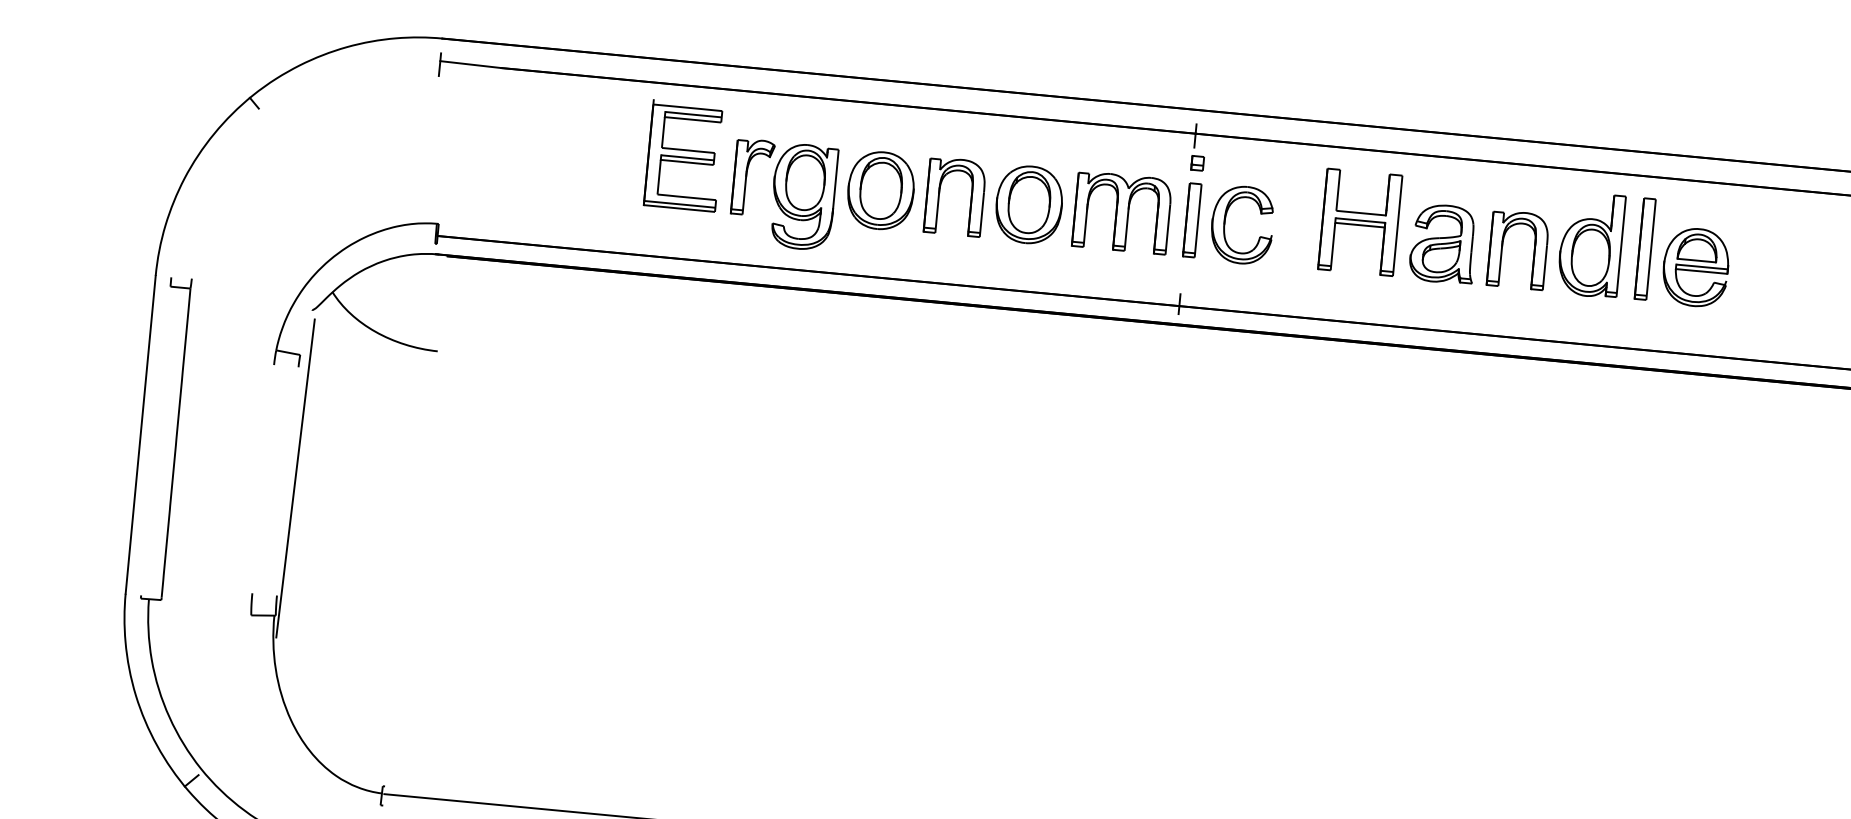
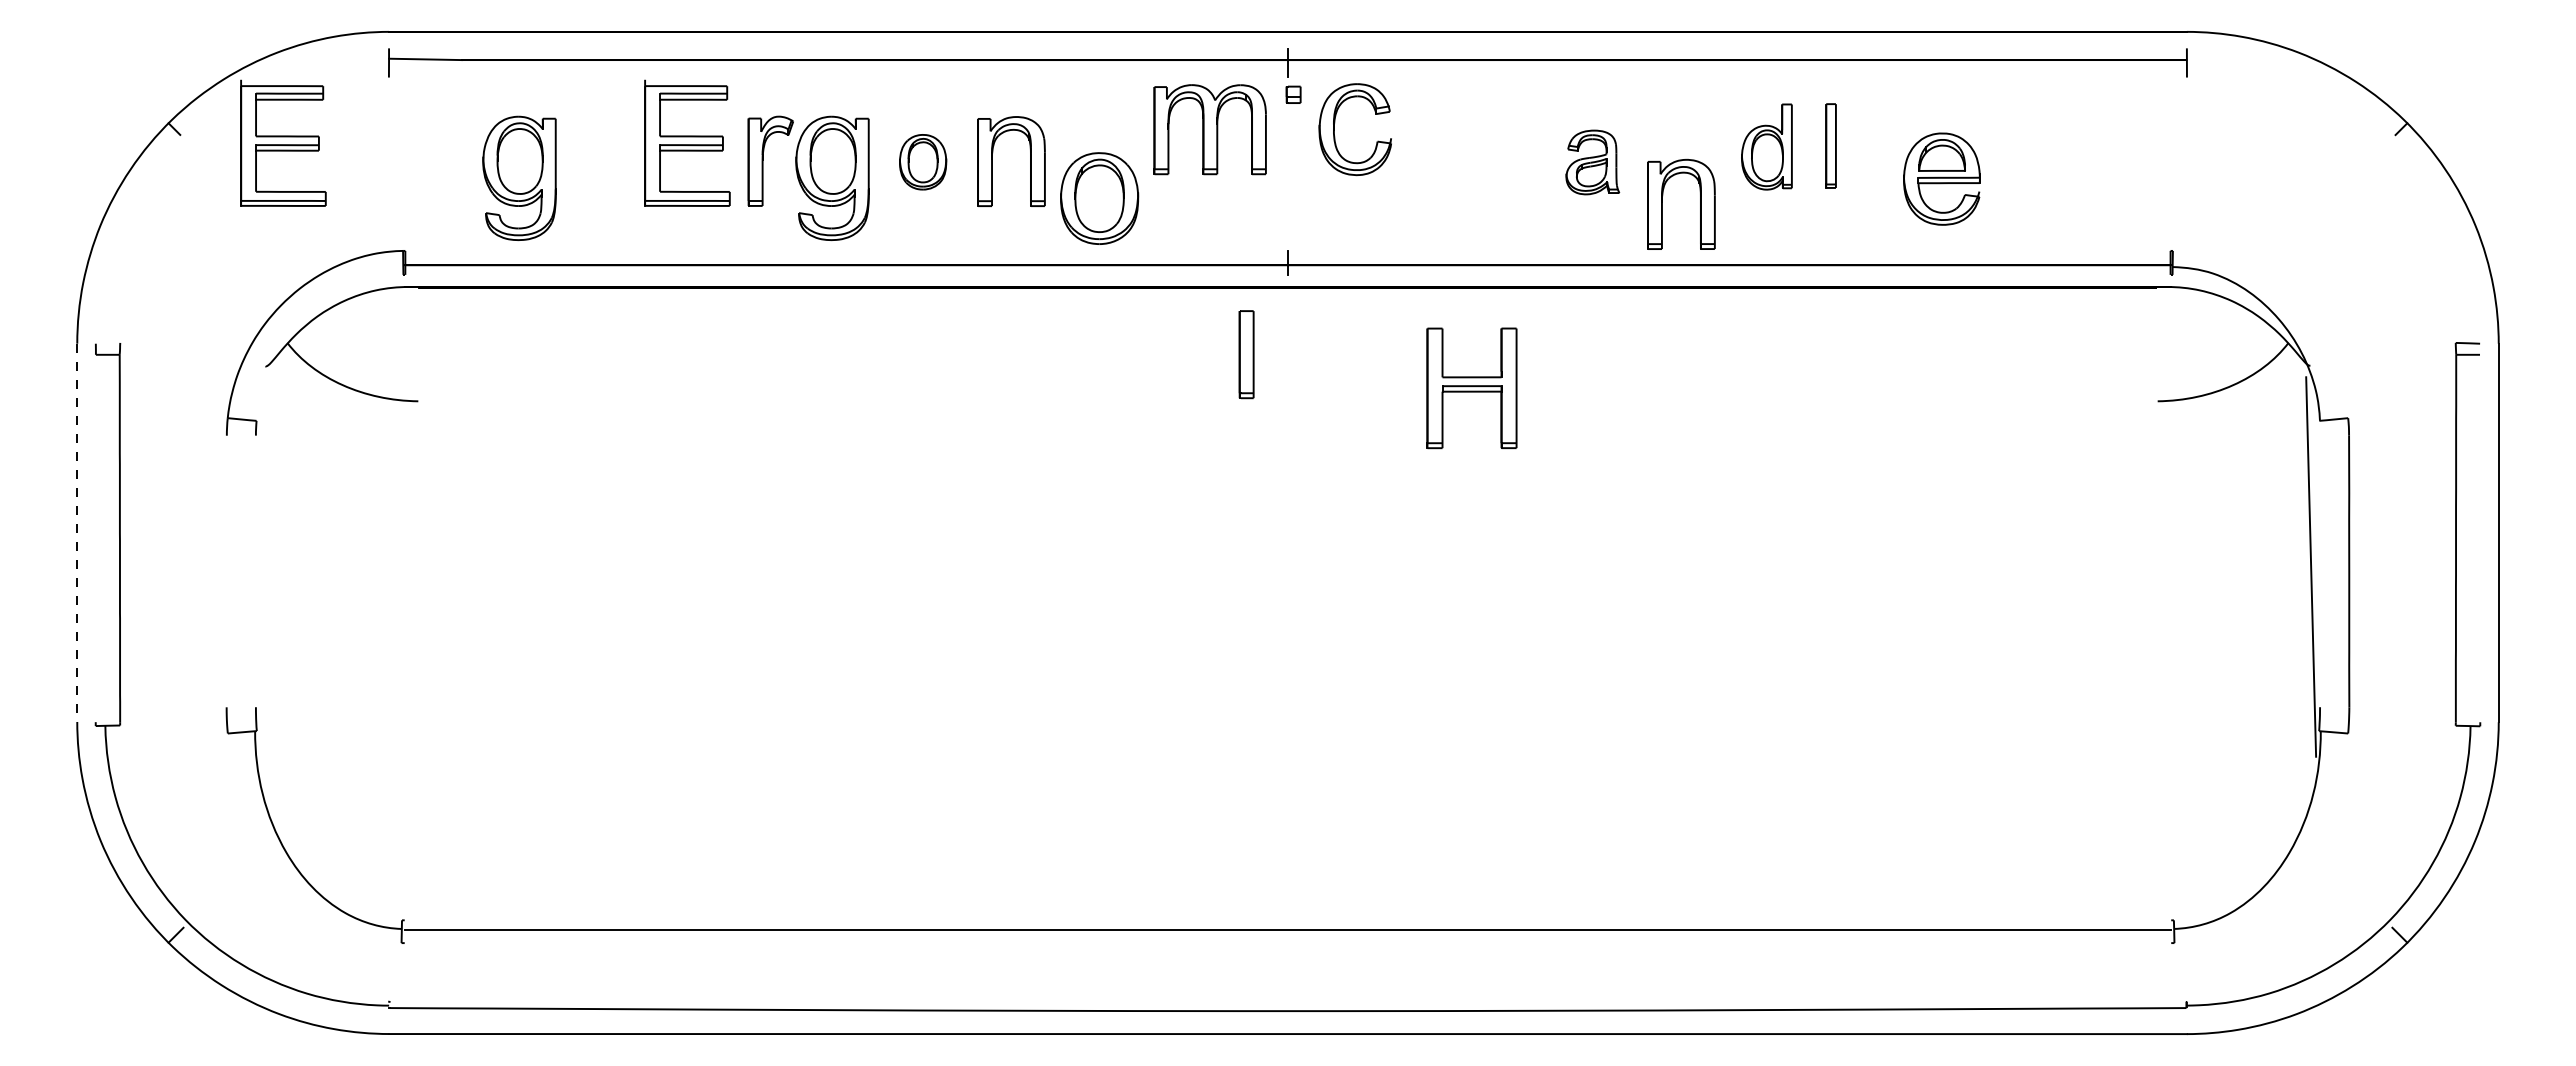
part: (345, 123) -> (283, 142), added
part: (540, 171) -> (519, 177), added
part: (880, 189) -> (922, 161), size x0.6
part: (1029, 204) -> (1099, 198), moved
part: (1121, 212) -> (1209, 129), moved
part: (1226, 218) -> (1335, 123), moved
part: (1192, 220) -> (1246, 354), moved
part: (1359, 222) -> (1471, 388), moved
part: (1443, 243) -> (1592, 162), size x0.7
part: (1590, 244) -> (1766, 146), size x0.7
part: (1502, 247) -> (1662, 203), moved
part: (1644, 248) -> (1830, 145), size x0.7
part: (1695, 266) -> (1941, 178), moved
line: (140, 435) -> (77, 533), solid -> dashed
line: (295, 477) -> (264, 566), removed

